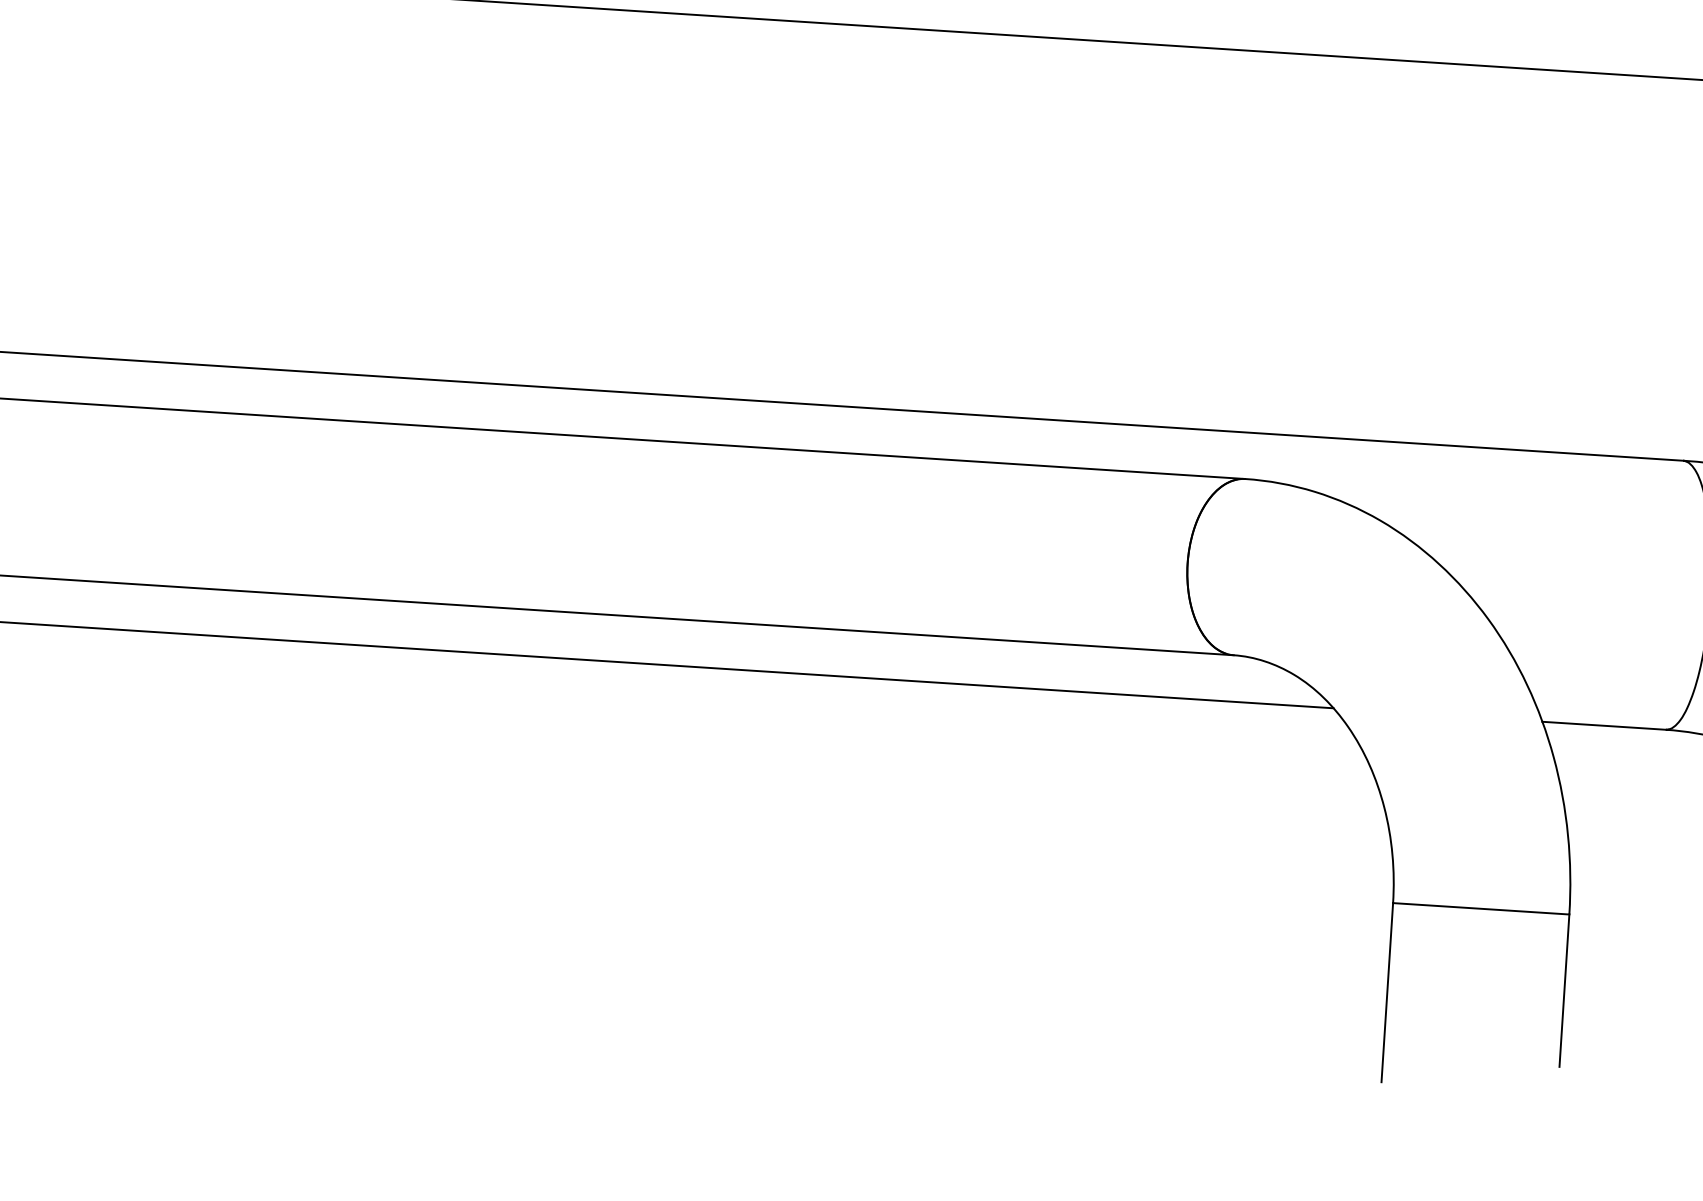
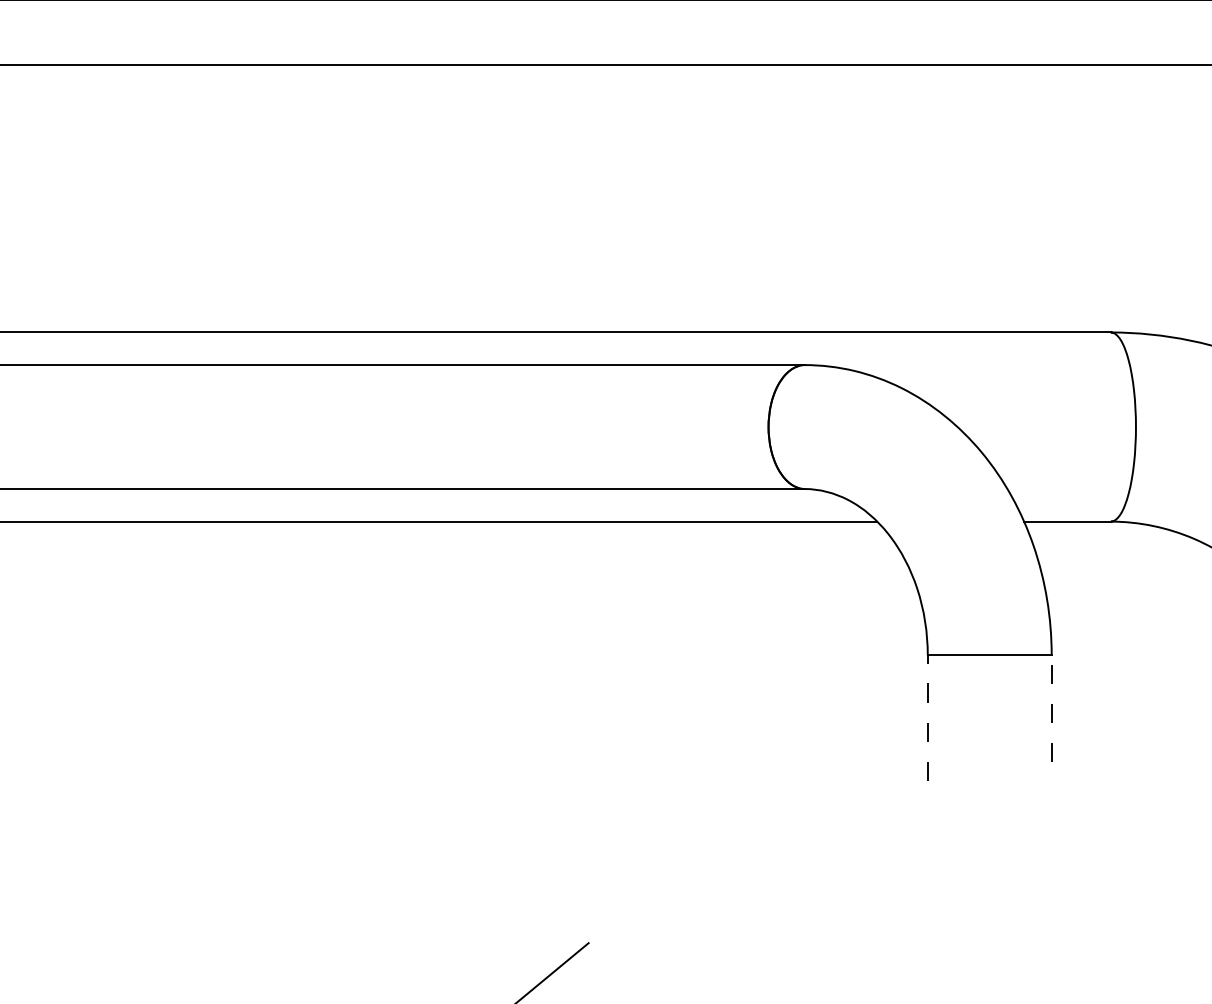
line: (1564, 990) -> (1051, 708), solid -> dashed
line: (1386, 992) -> (927, 718), solid -> dashed

